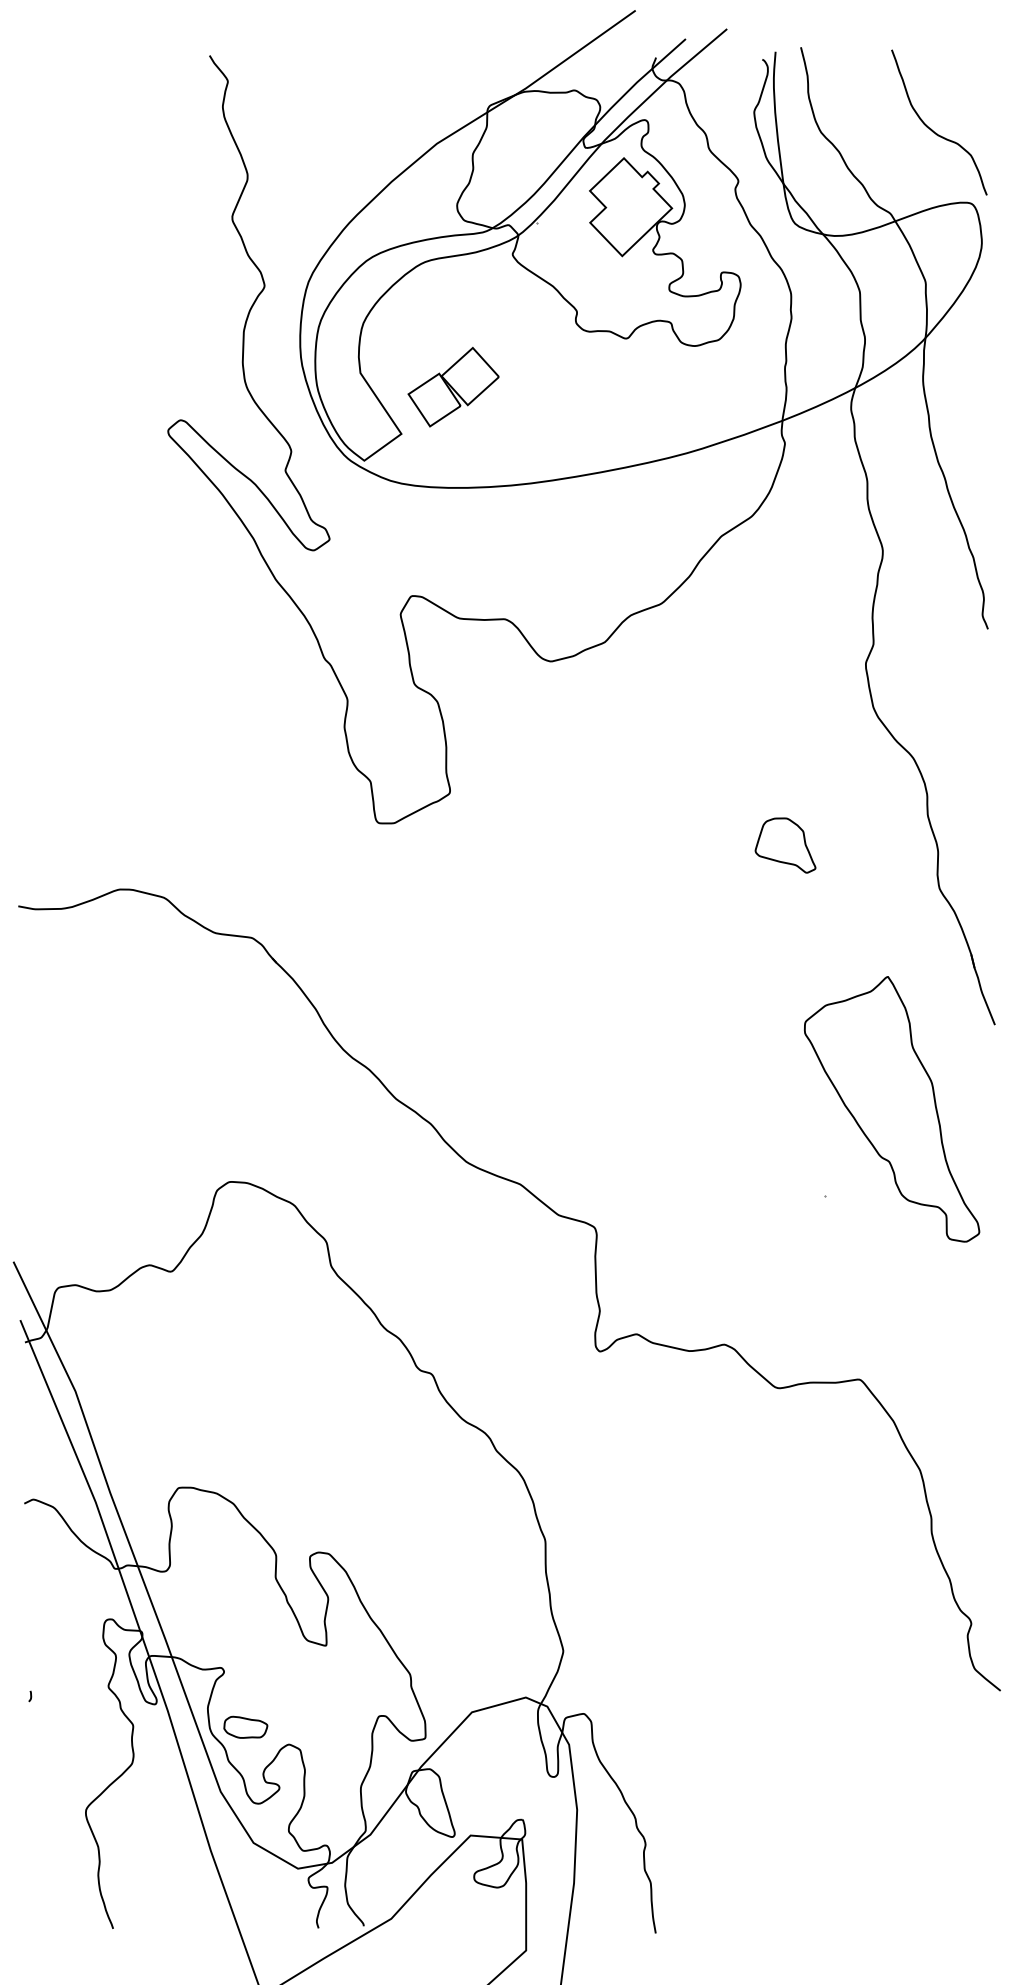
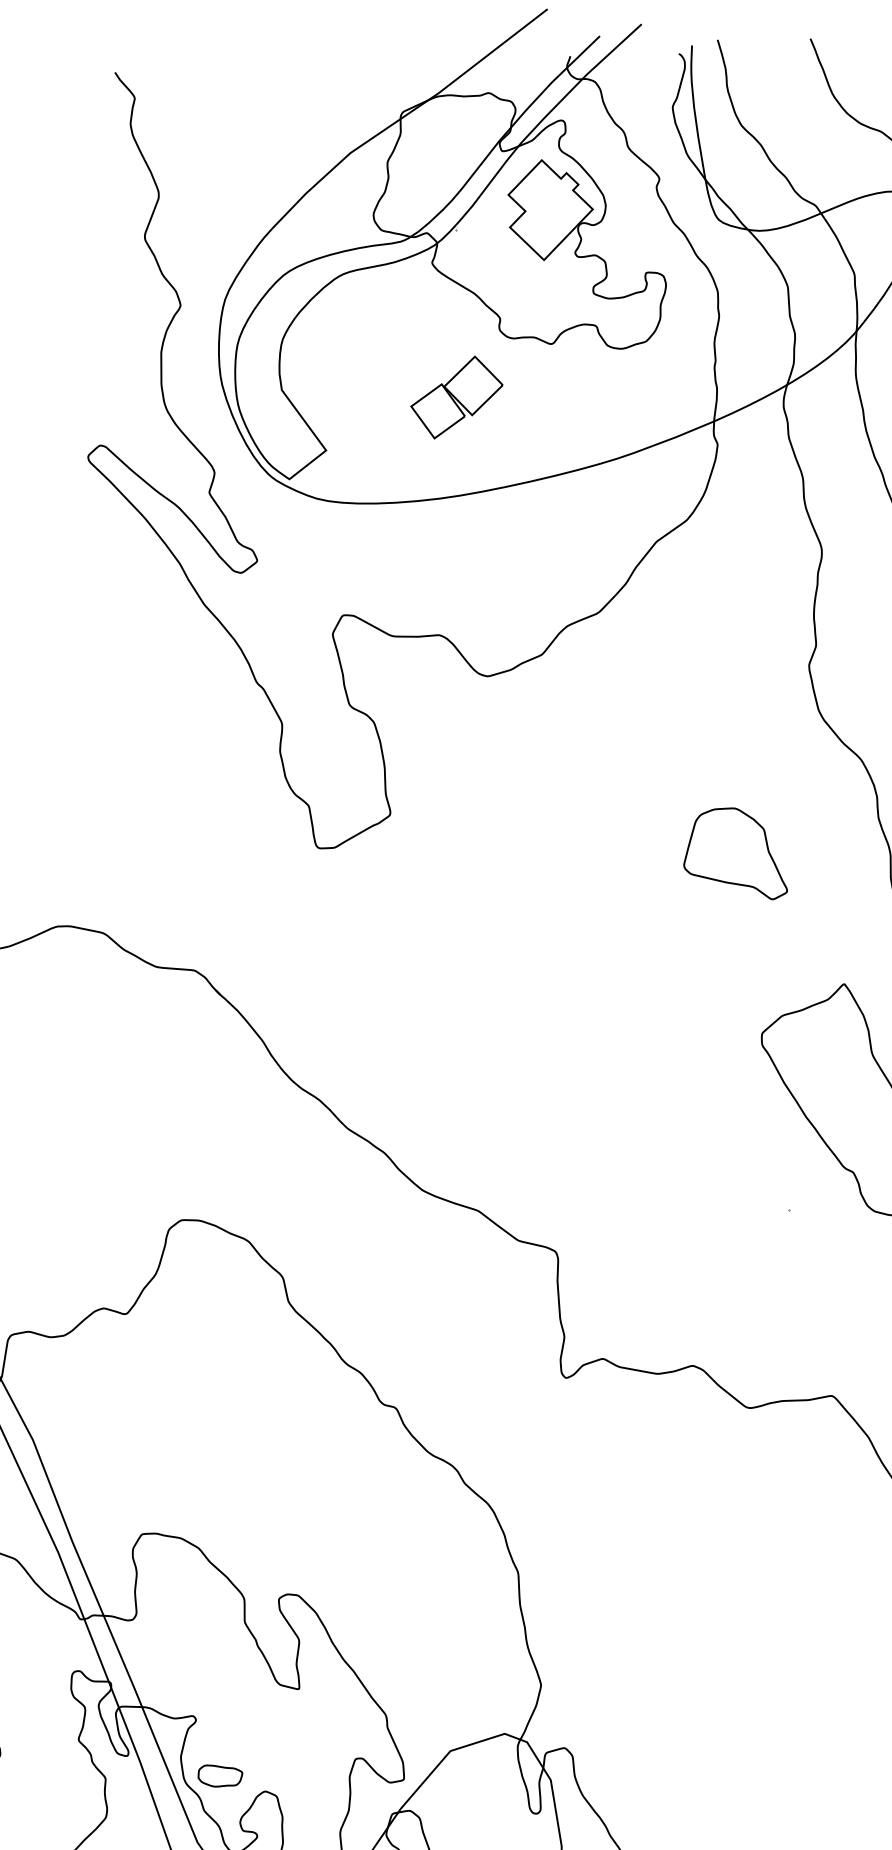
part: (453, 387) -> (456, 397), moved
part: (785, 845) -> (734, 854), size x1.67

